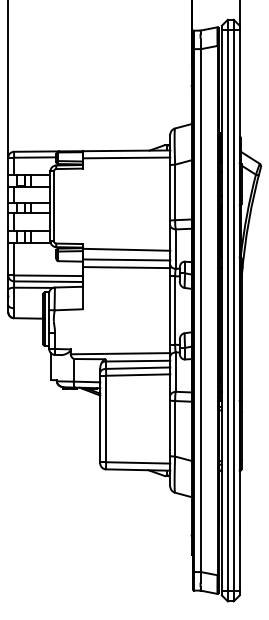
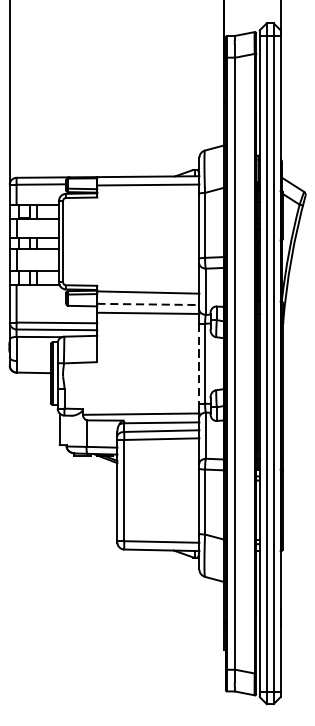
line: (126, 259) -> (148, 303), solid -> dashed
line: (170, 311) -> (199, 364), solid -> dashed

